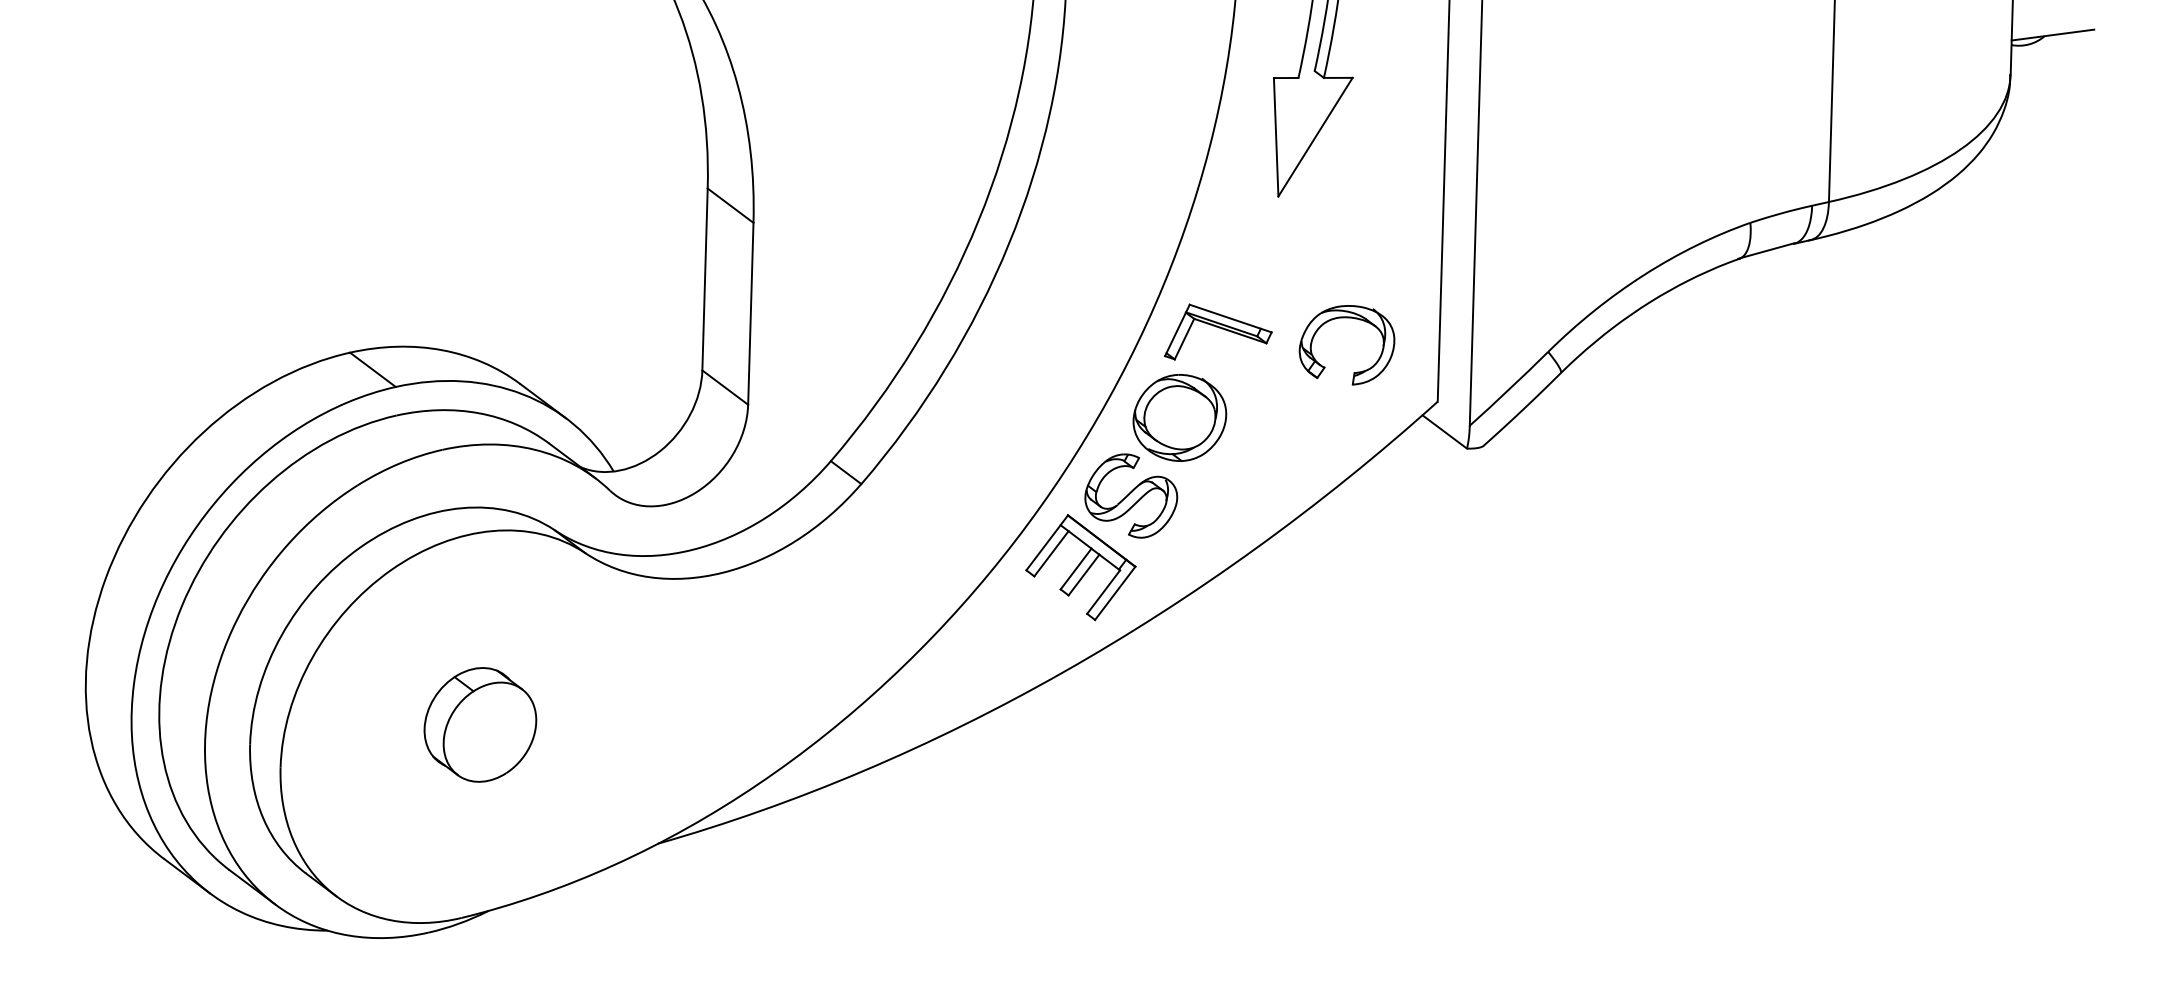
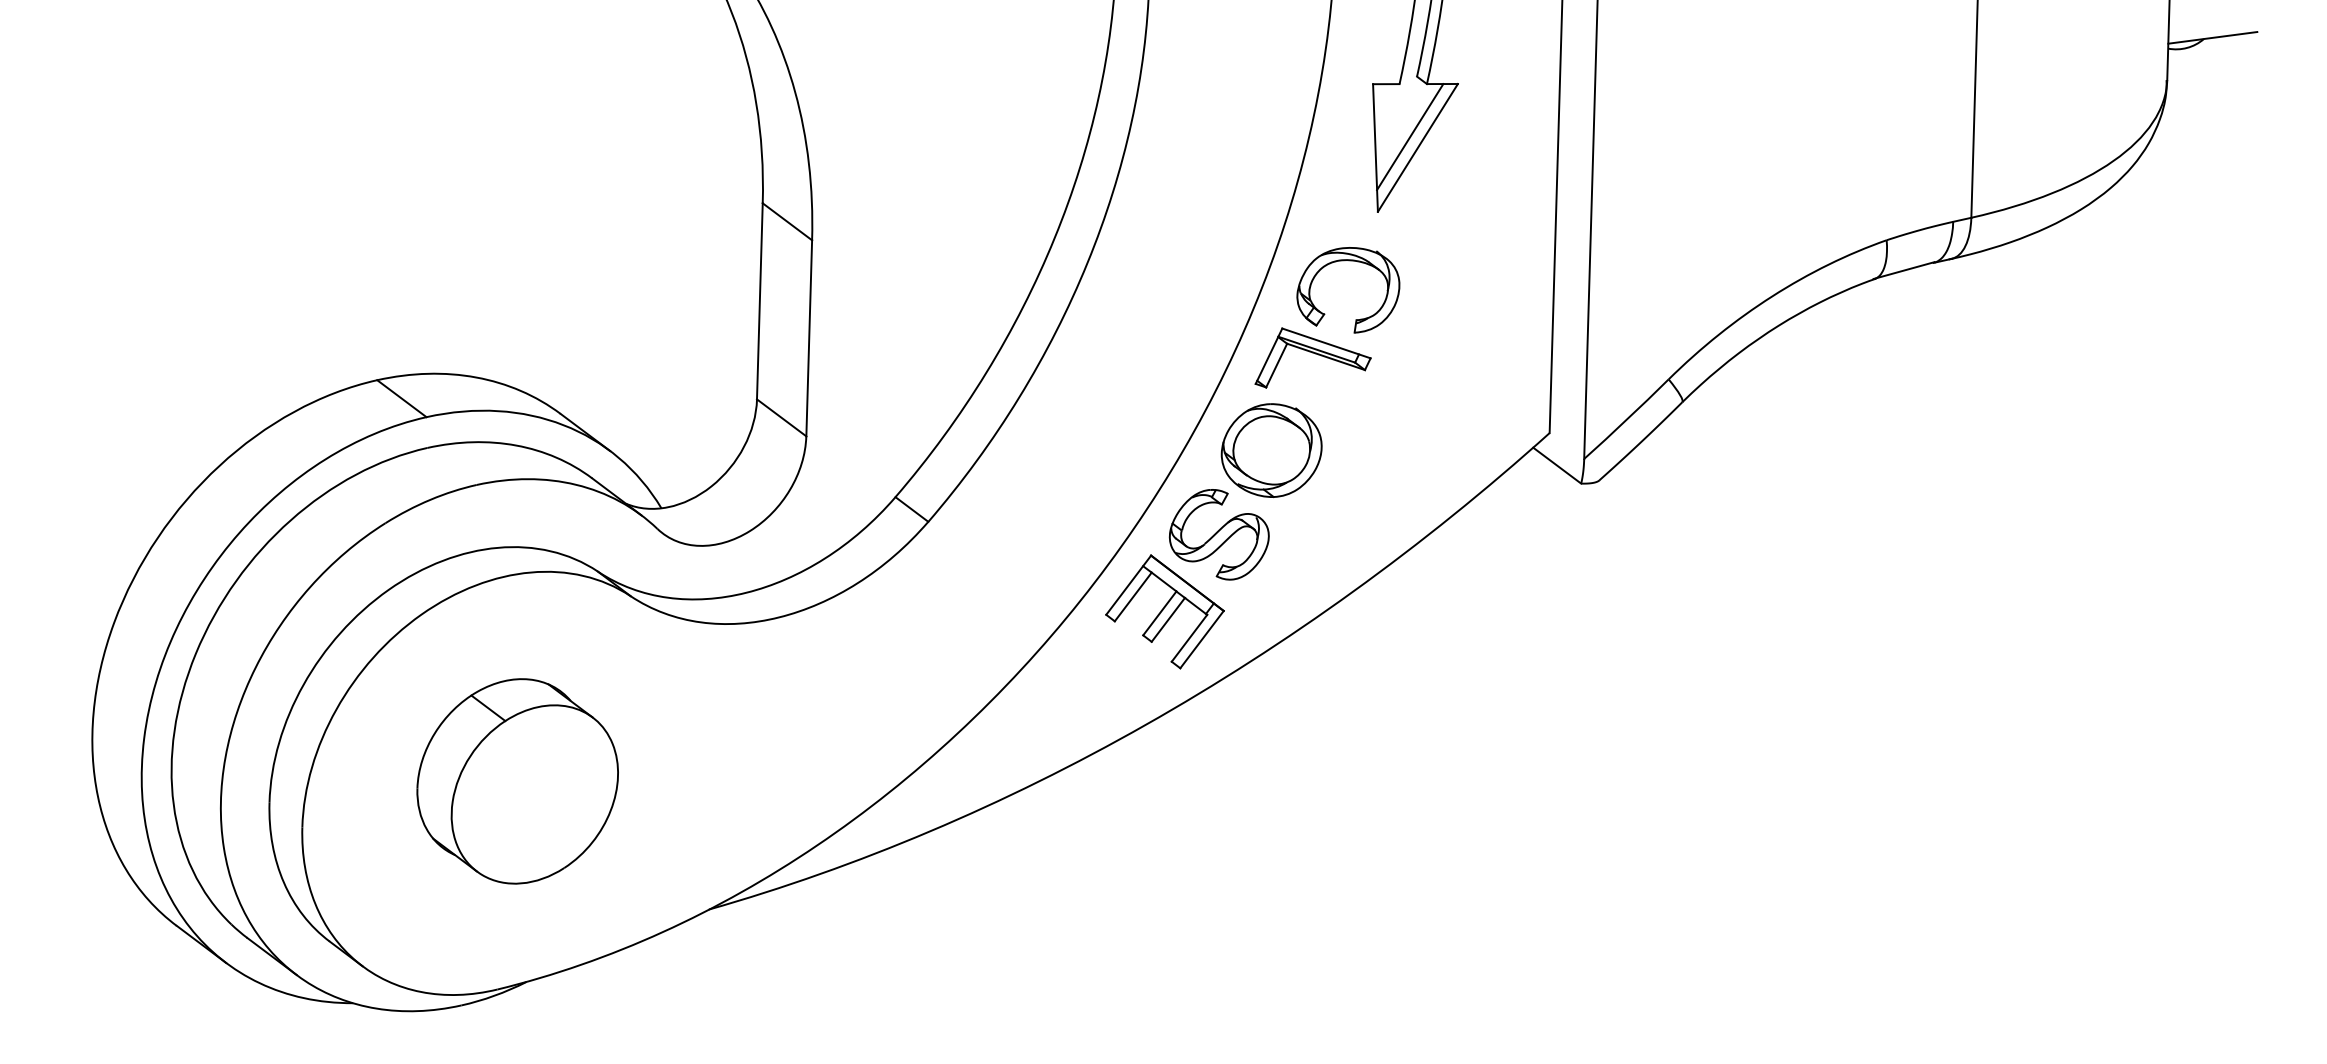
line: (1308, 126) -> (1410, 136), added
part: (1346, 318) -> (1347, 261), moved
part: (480, 724) -> (517, 780), size x1.67

